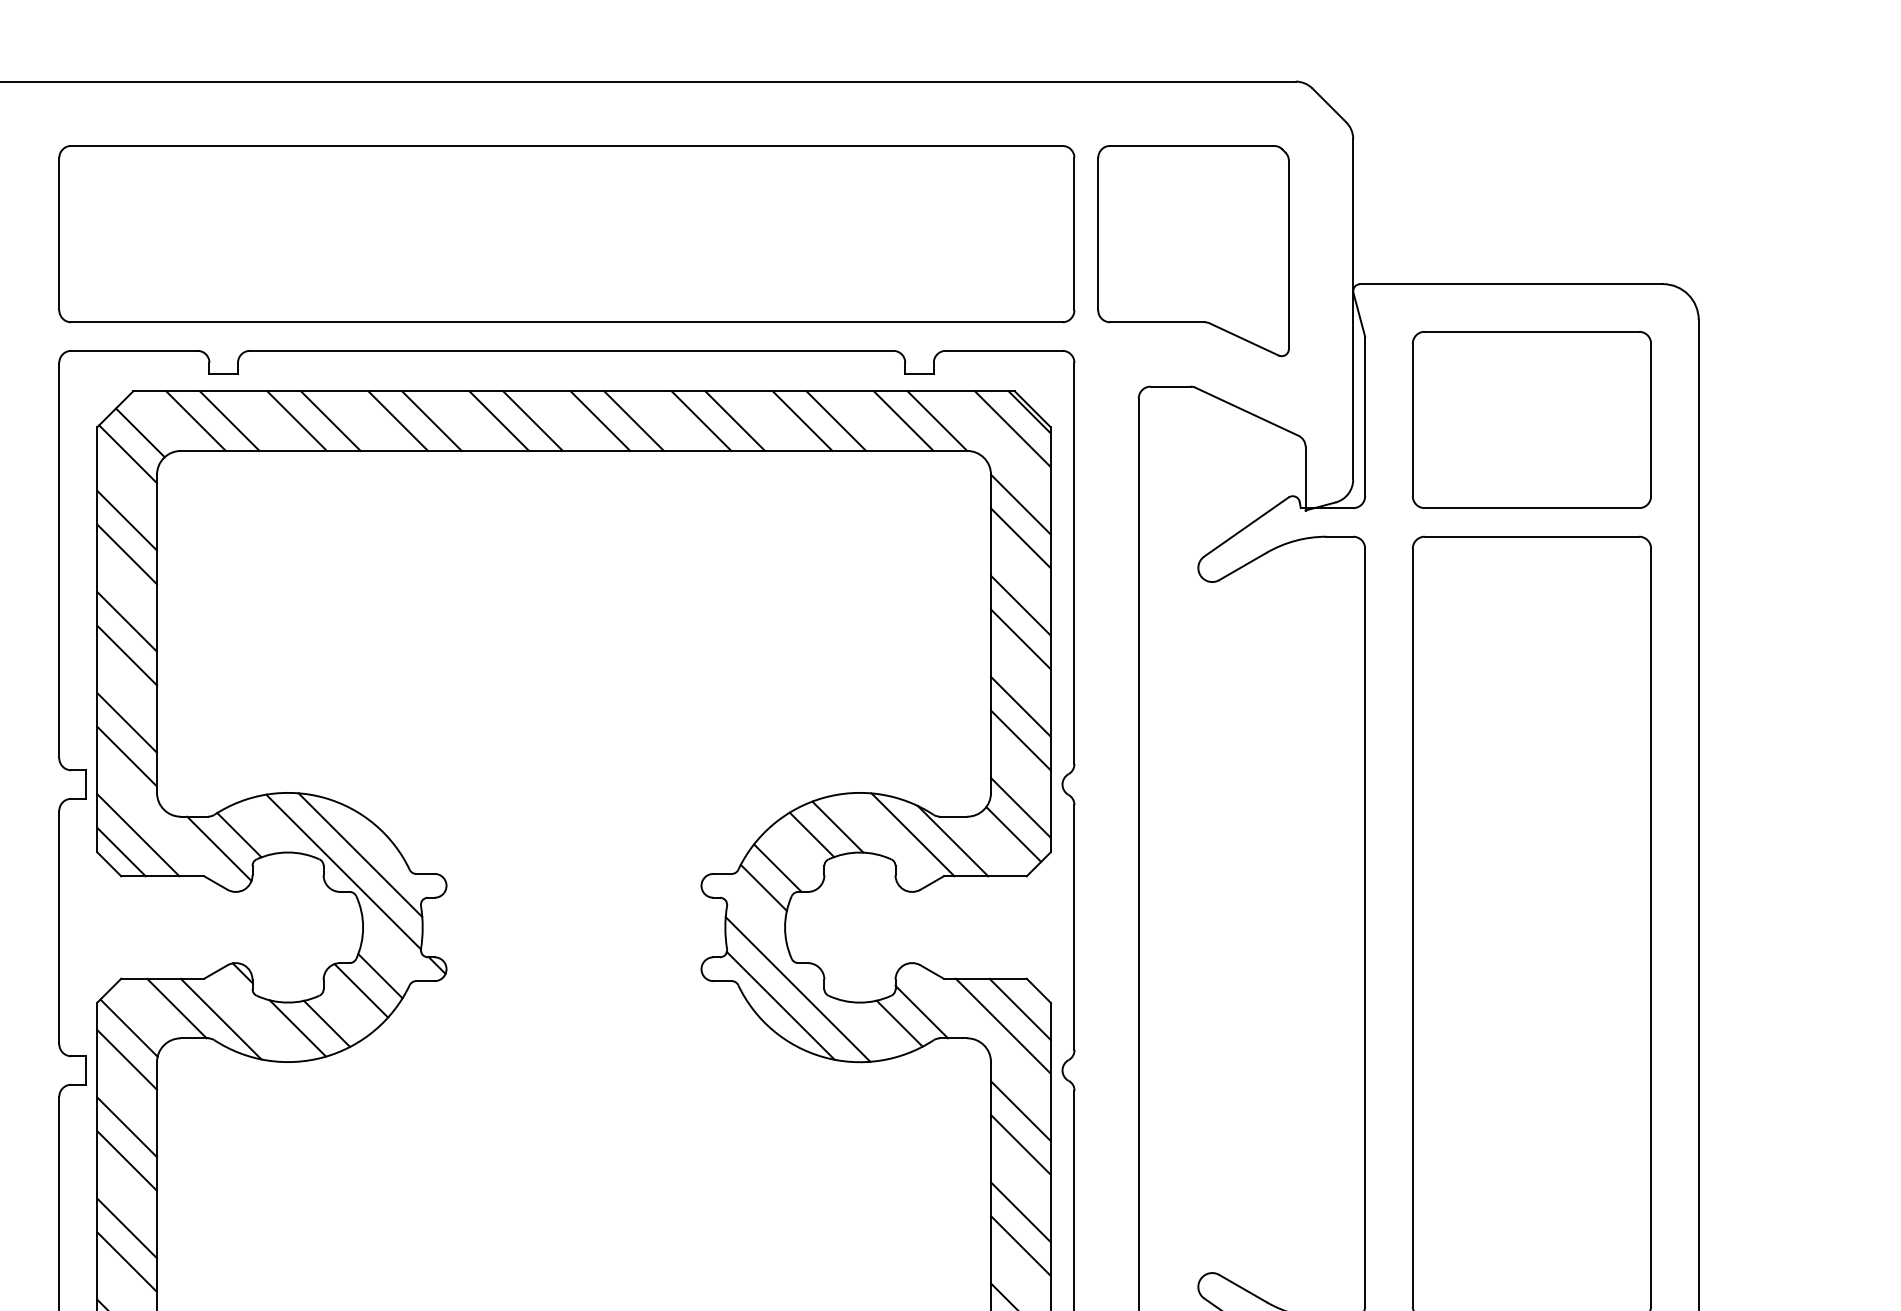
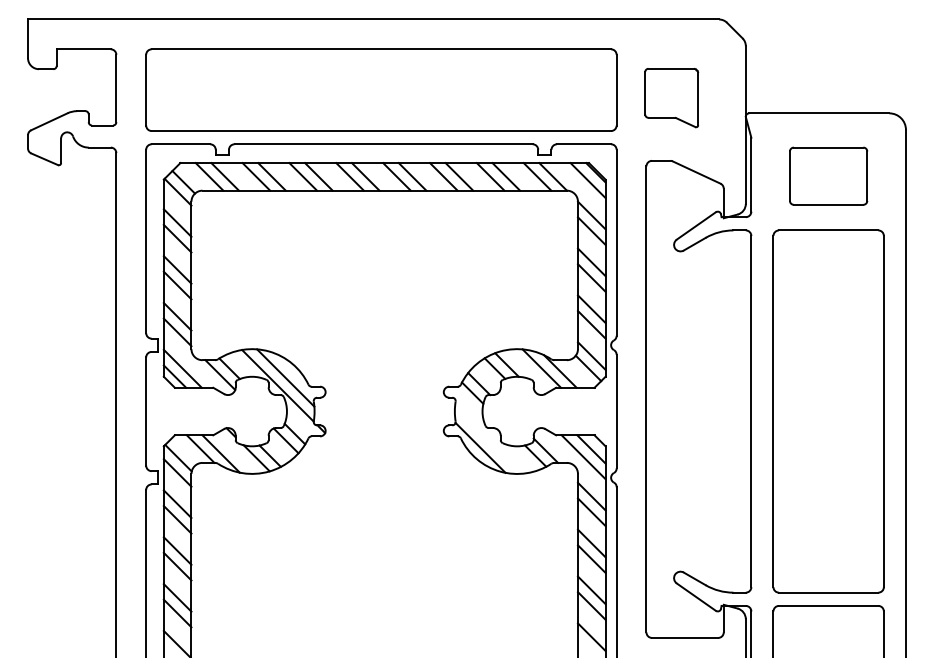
part: (1192, 249) -> (671, 97), size x0.6
part: (1531, 418) -> (828, 175), size x0.7
line: (797, 987) -> (488, 439), removed

